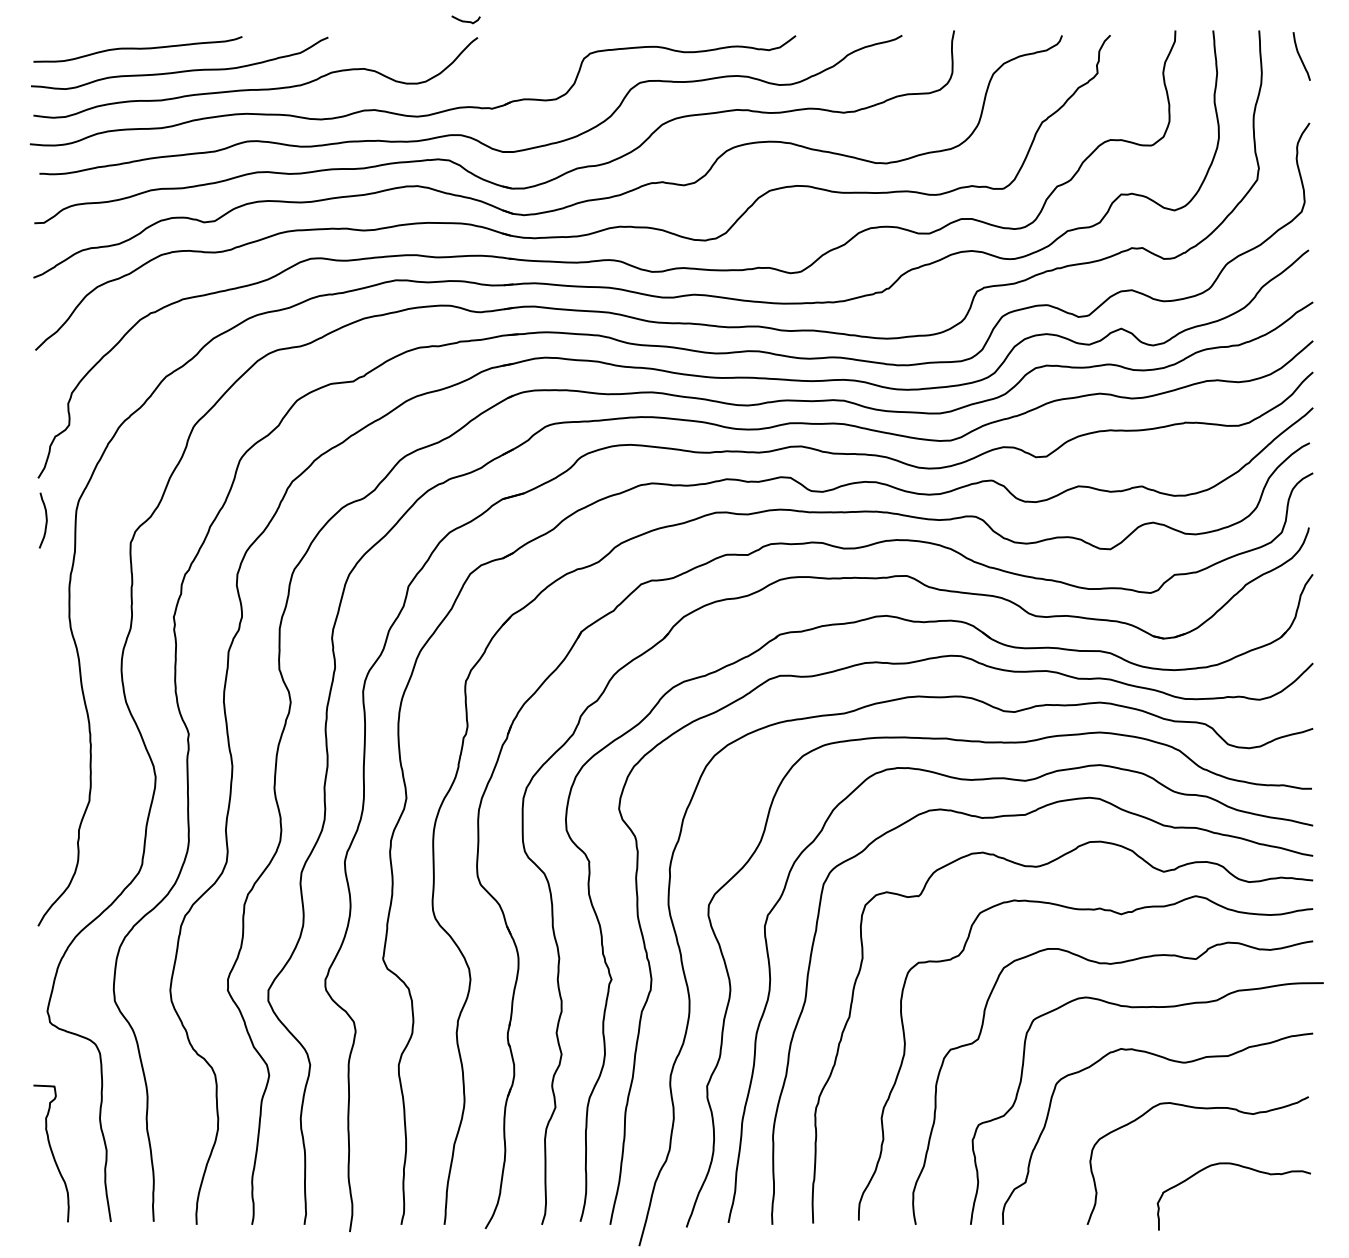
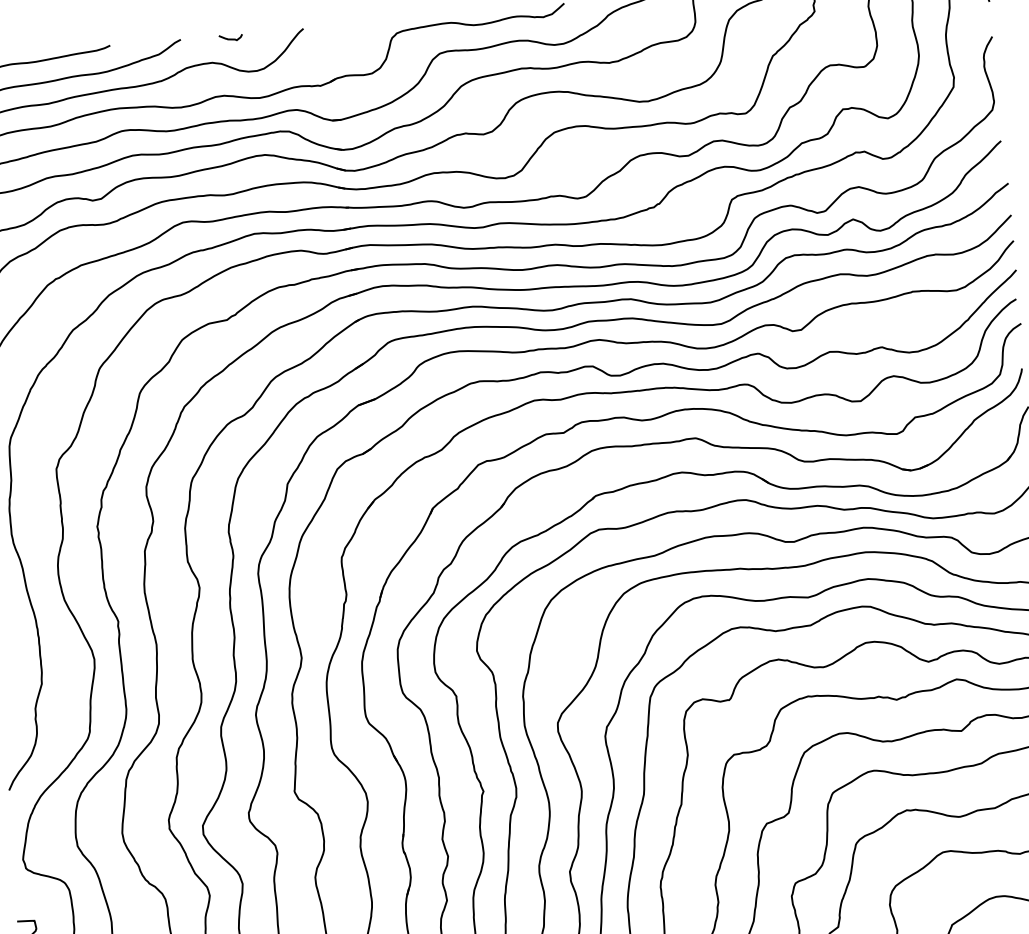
curve: (465, 20) -> (230, 38), moved

